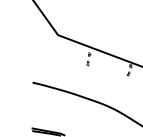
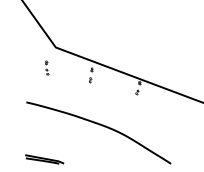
part: (50, 52) -> (47, 67), added

